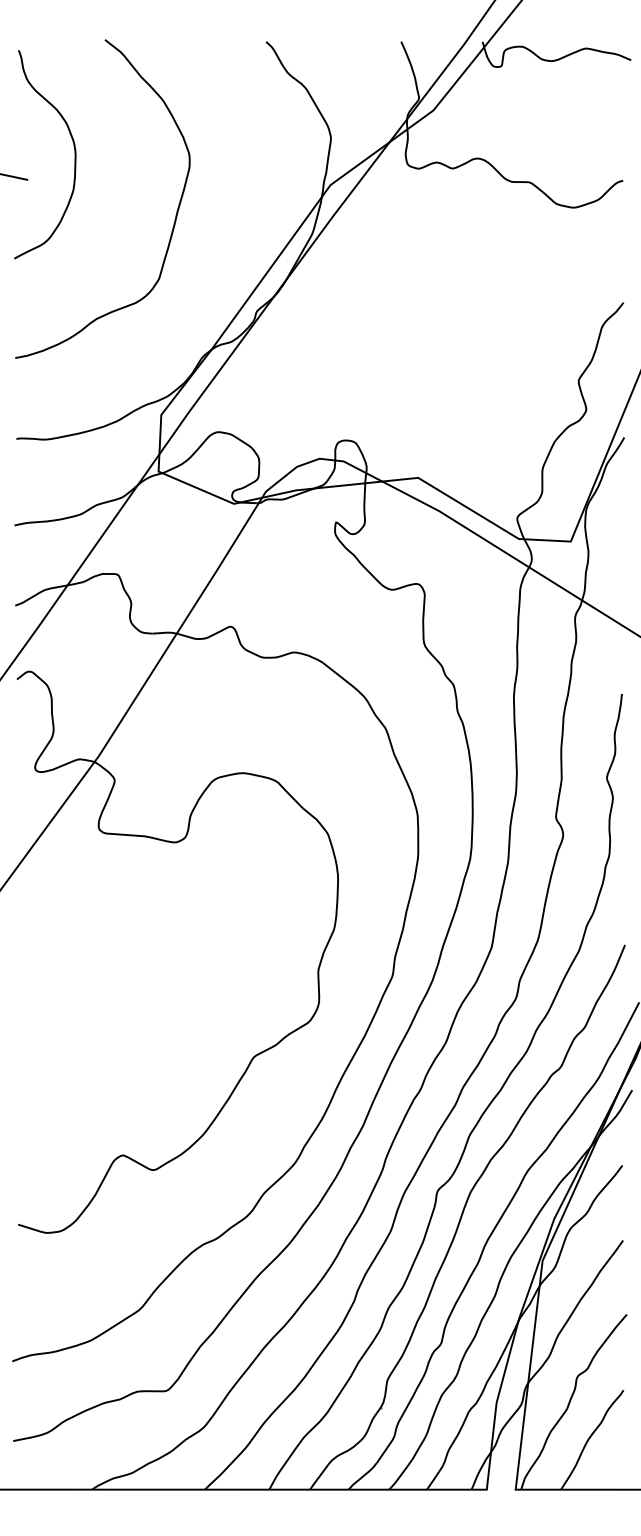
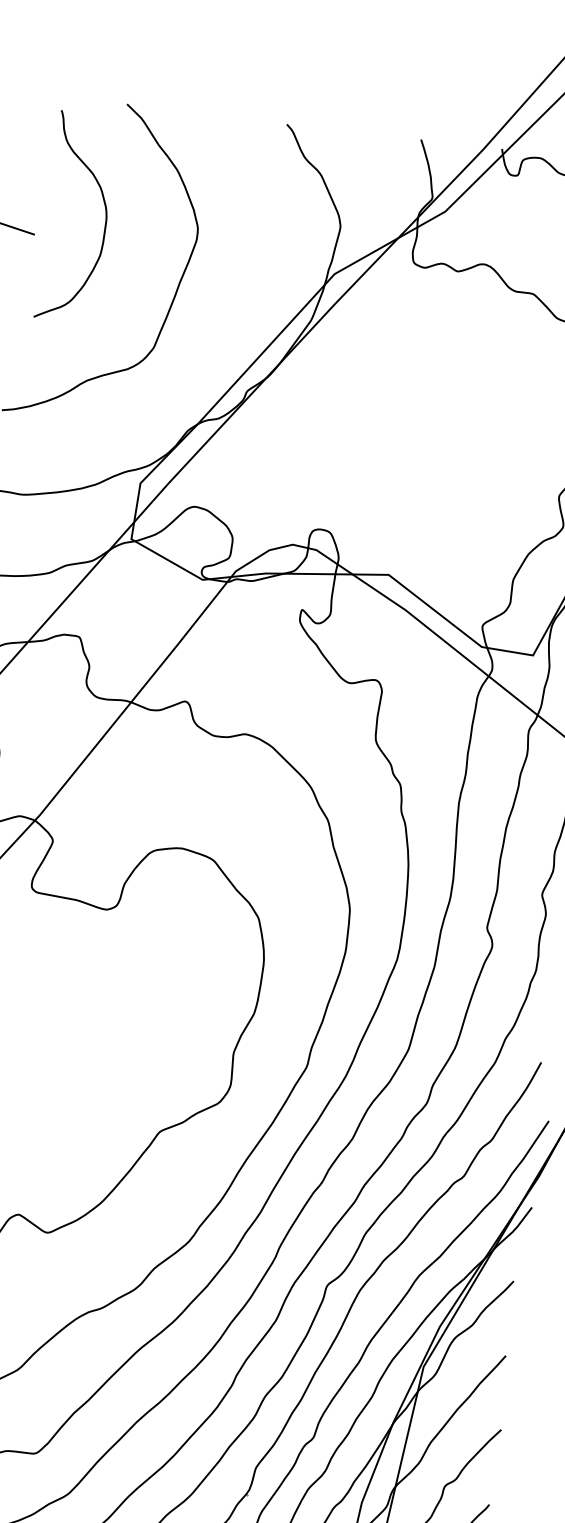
curve: (74, 154) -> (105, 220), moved

